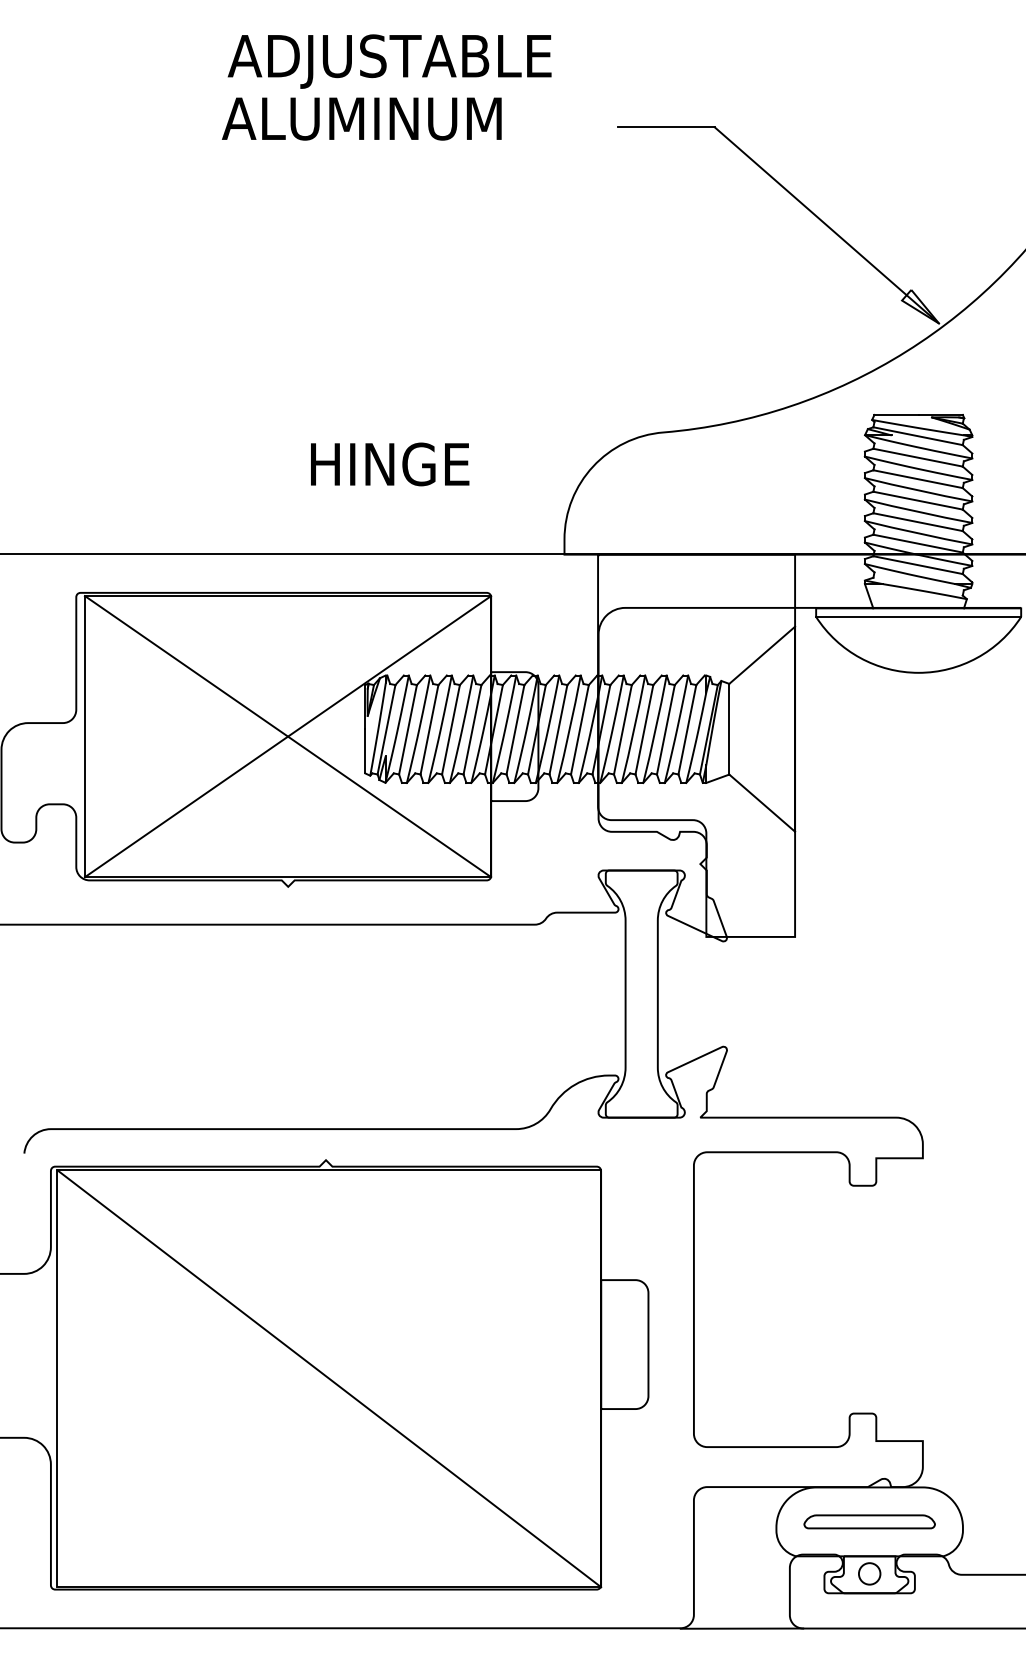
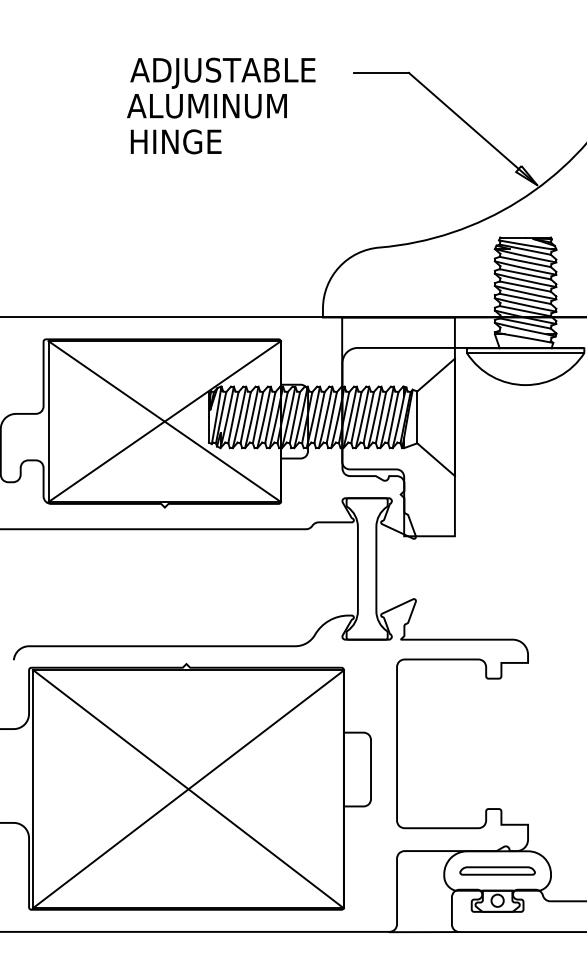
text: (387, 86) -> (221, 87), moved
text: (388, 463) -> (175, 141), moved
line: (327, 1379) -> (187, 789), added

